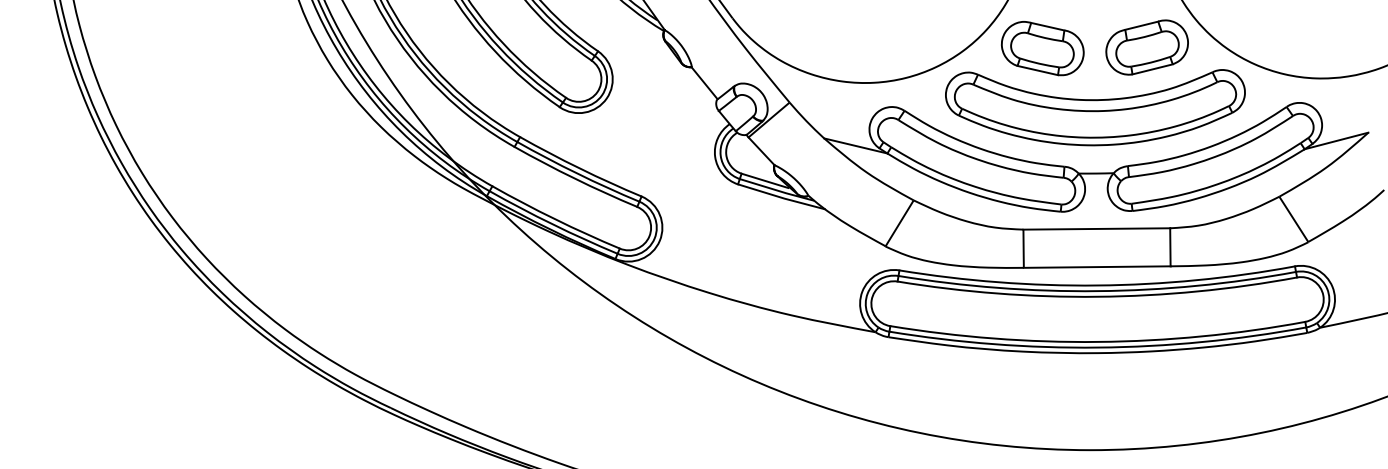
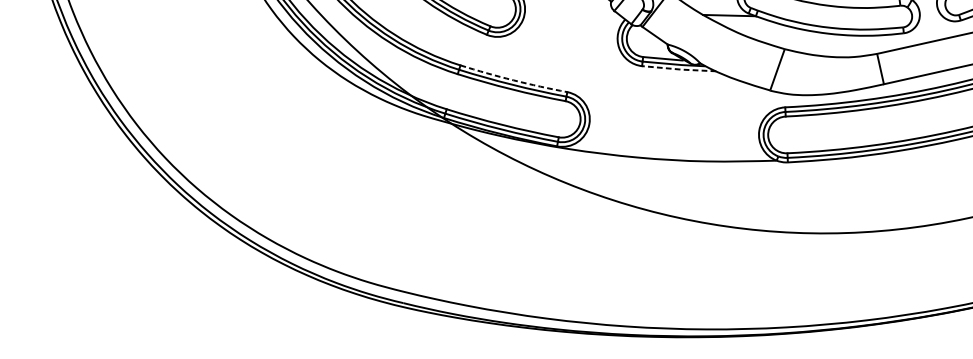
arc: (580, 168) -> (513, 80), solid -> dashed
line: (781, 197) -> (678, 69), solid -> dashed

